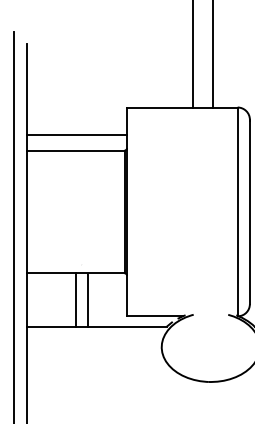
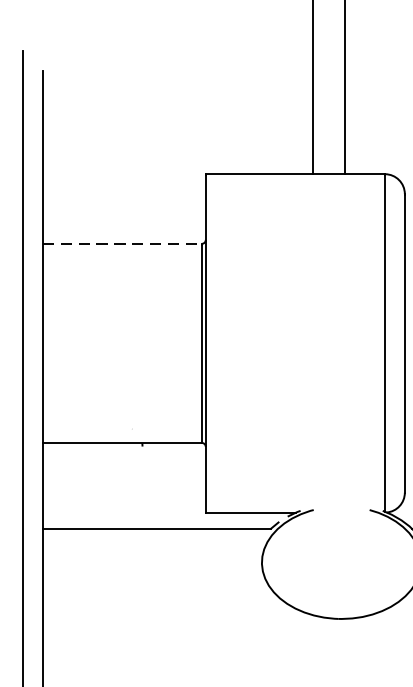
line: (76, 135) -> (123, 219), removed
line: (76, 150) -> (123, 243), solid -> dashed
line: (75, 299) -> (122, 485), removed
line: (88, 300) -> (143, 486), removed

